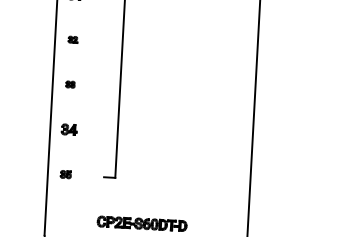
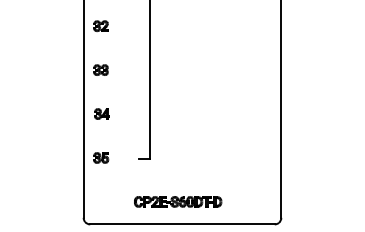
part: (72, 39) -> (100, 26), size x1.67
part: (70, 84) -> (100, 69), size x1.67
part: (66, 174) -> (101, 157), size x1.43

